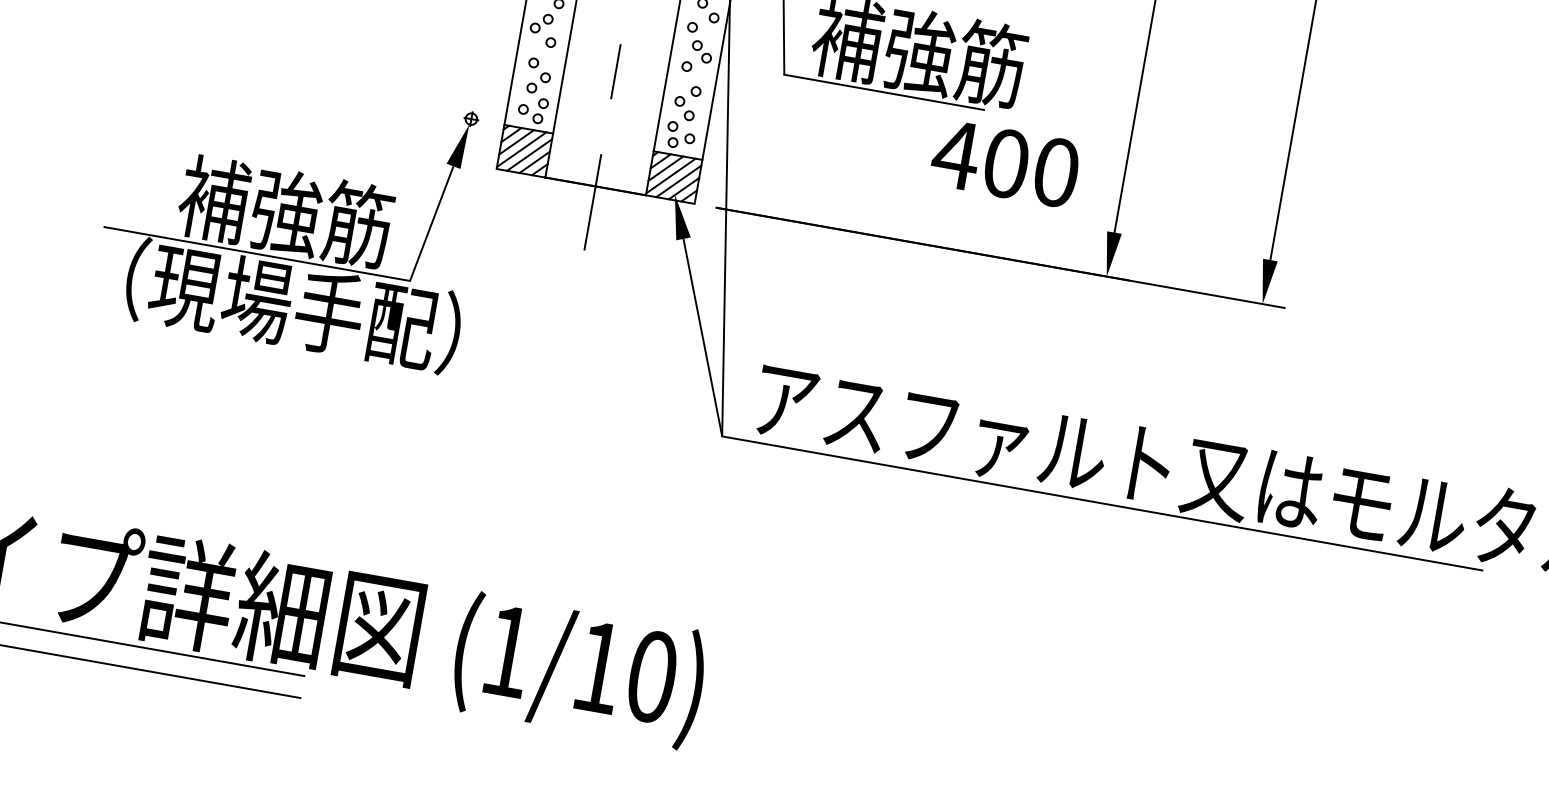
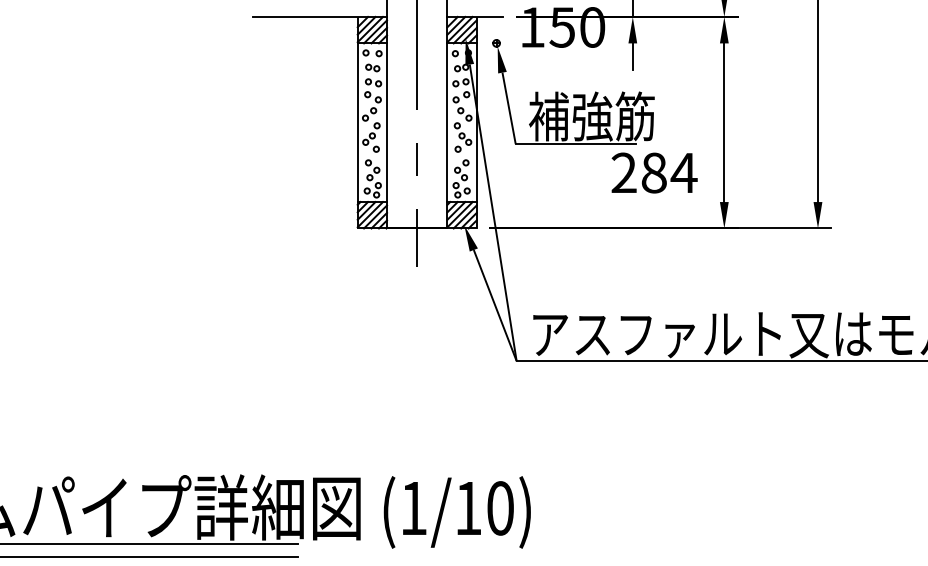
text: (1005, 162) -> (653, 172), 400 -> 284
part: (292, 213) -> (243, 275), removed

